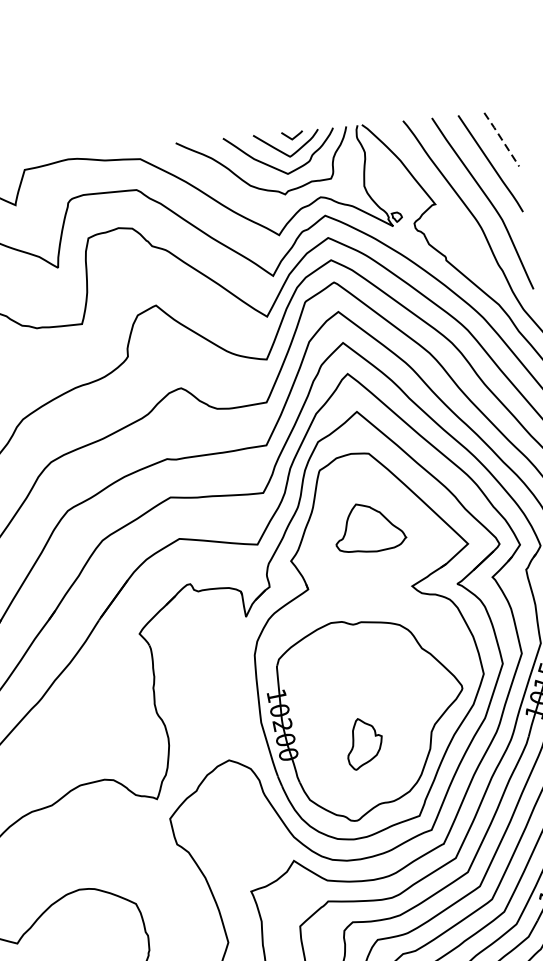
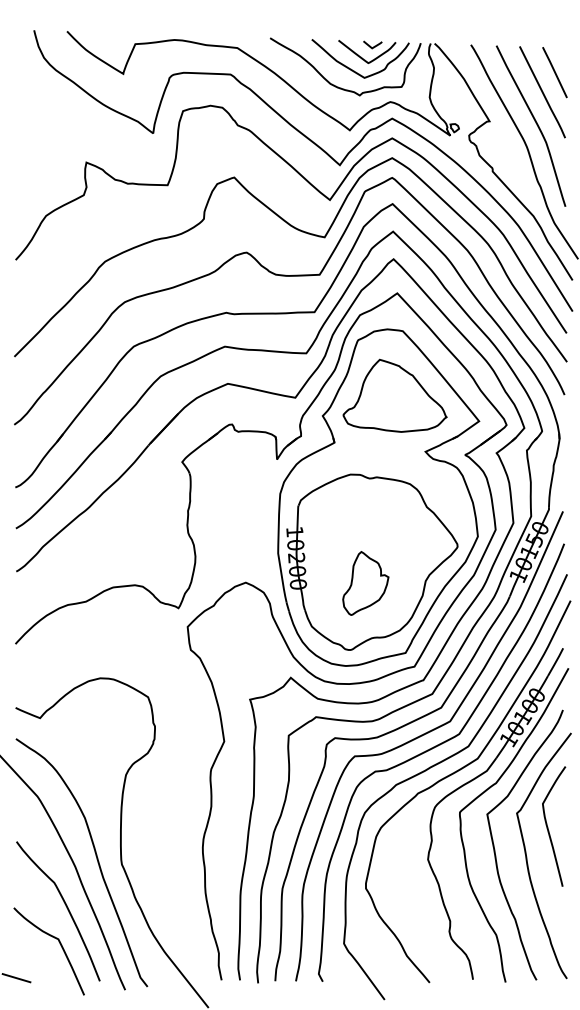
line: (501, 138) -> (554, 71), dashed -> solid
part: (368, 527) -> (394, 395), size x1.67
part: (364, 743) -> (365, 583), size x1.43

